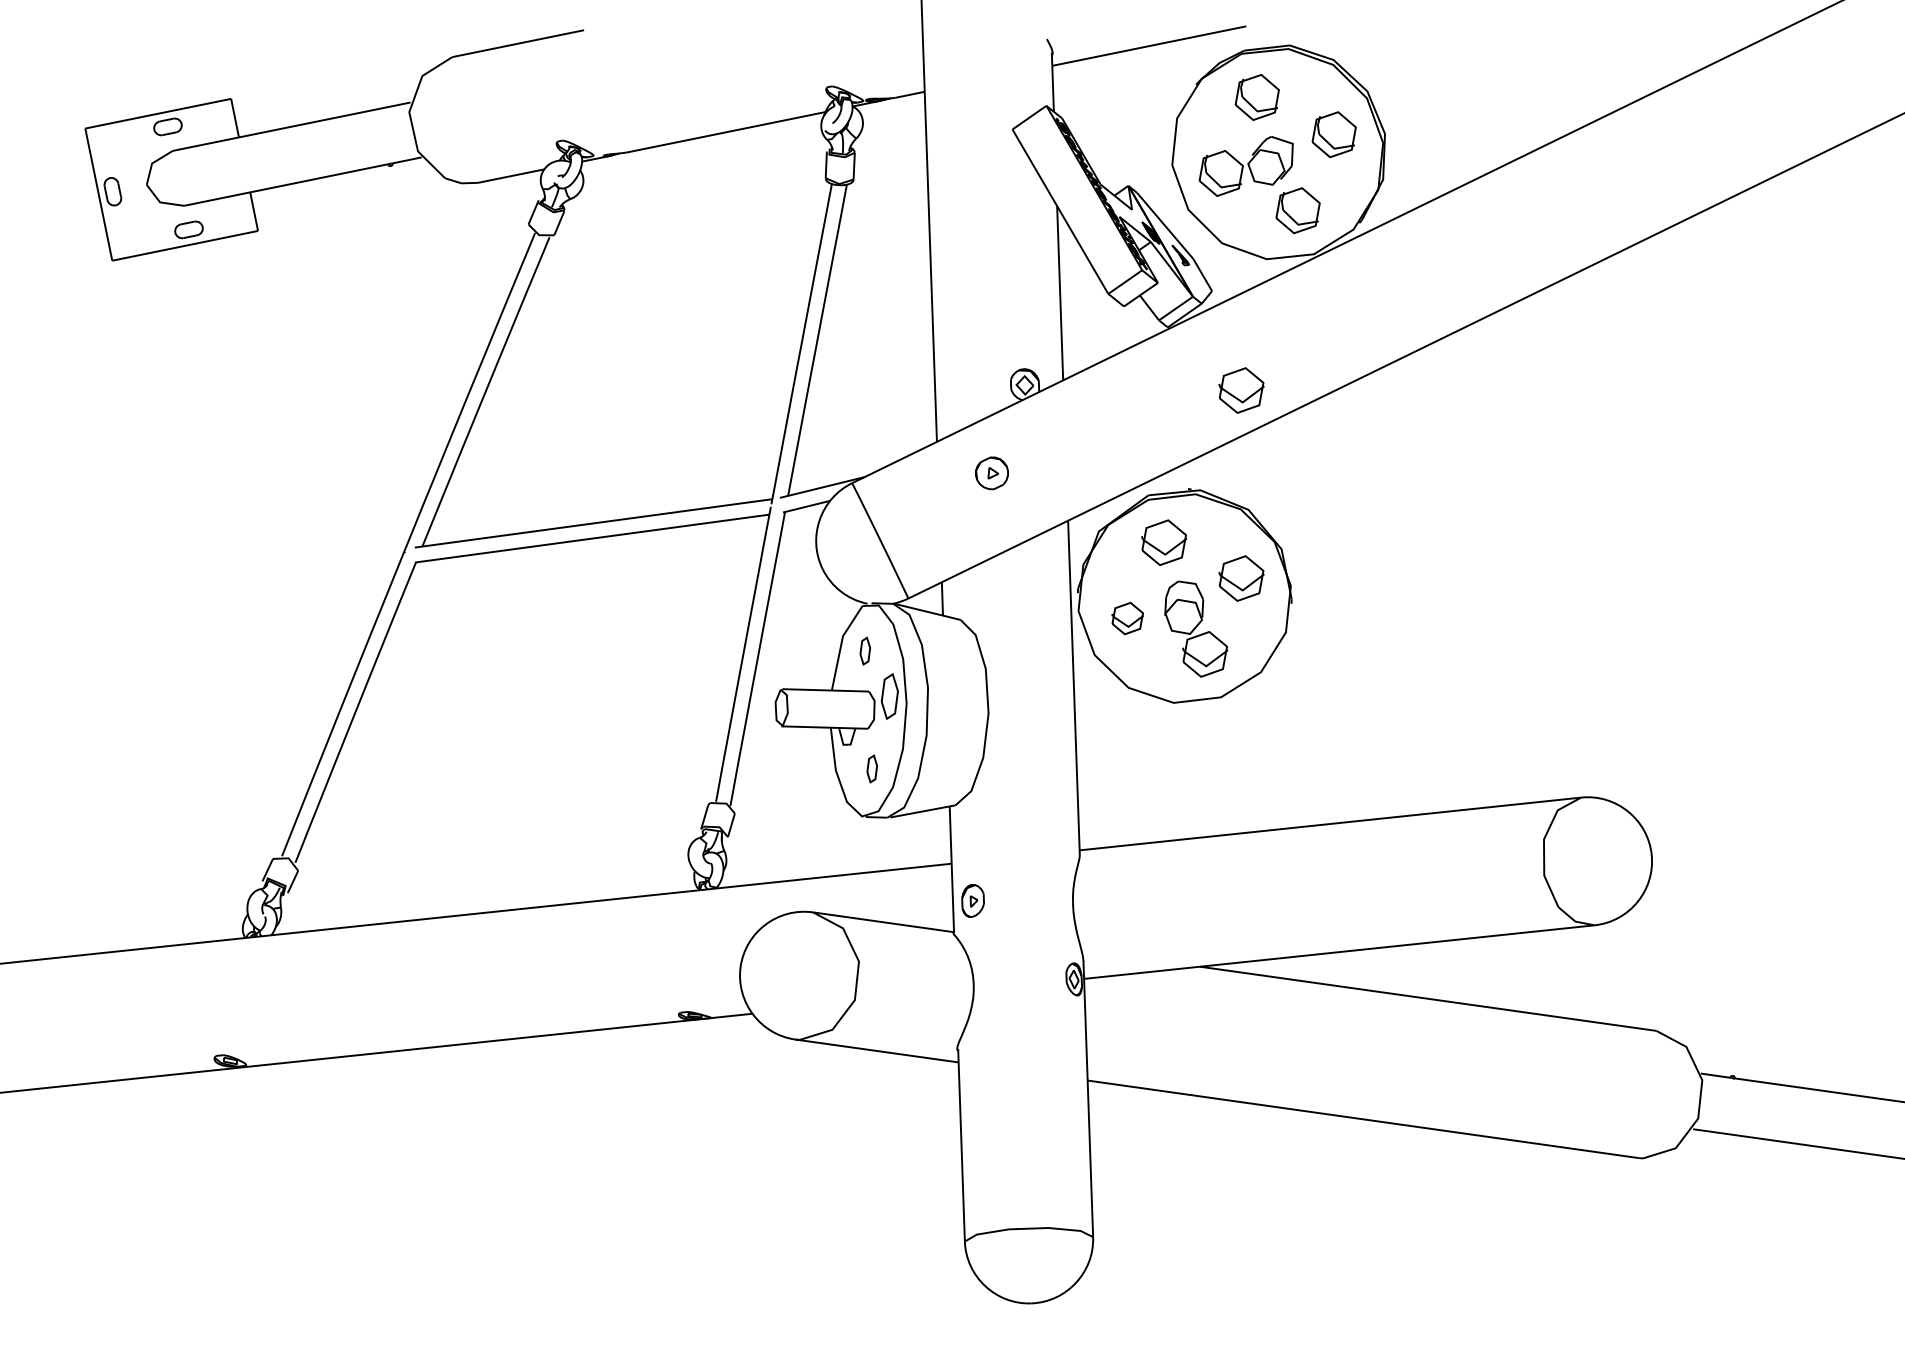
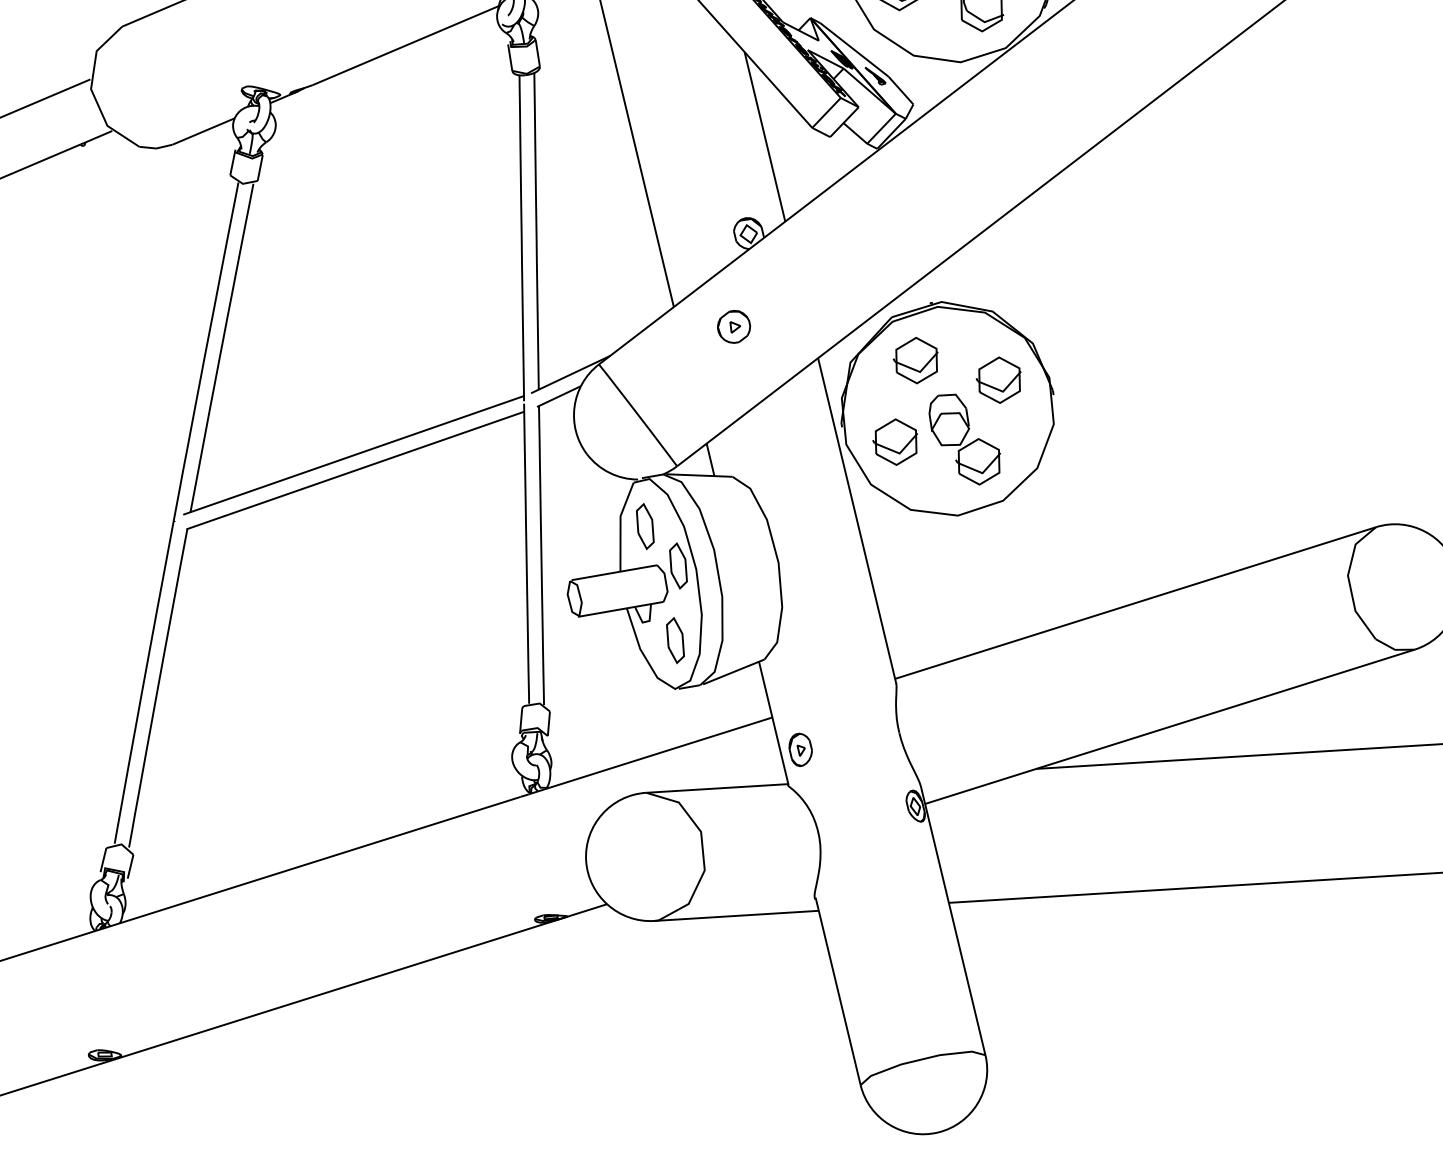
part: (1241, 390) -> (962, 195), removed
part: (1127, 618) -> (895, 442), size x1.43
part: (865, 650) -> (645, 525), size x1.67
part: (872, 768) -> (675, 639), size x1.67

